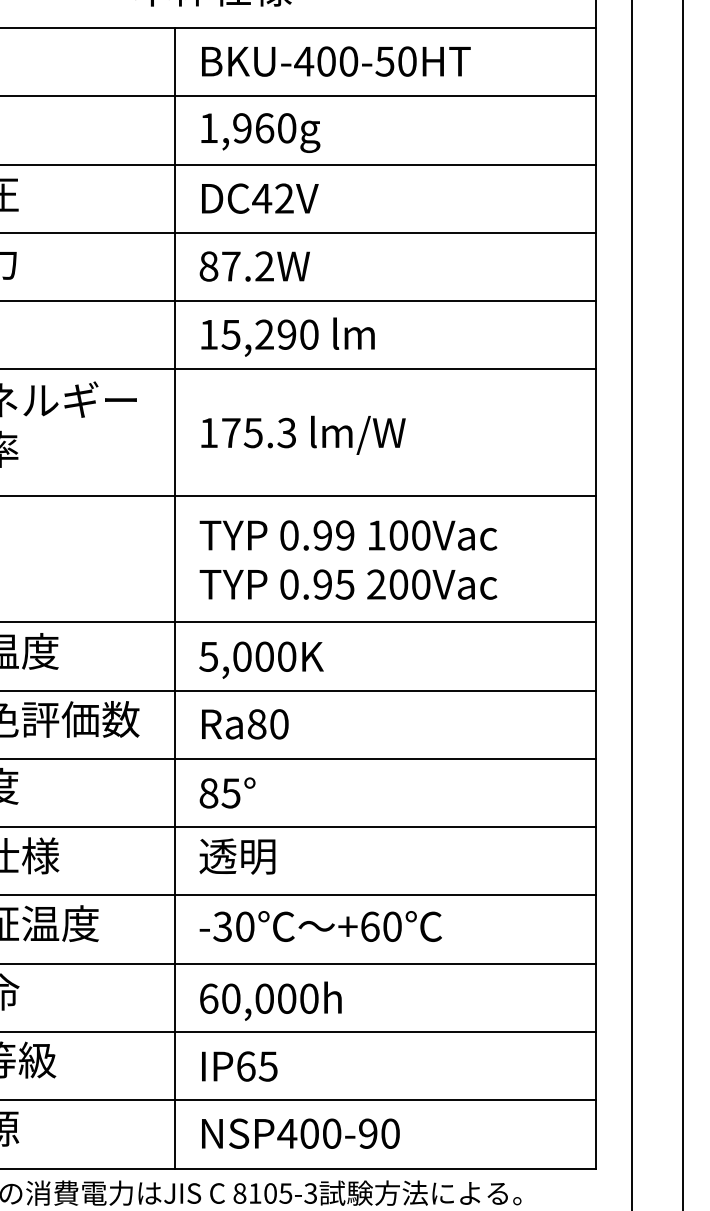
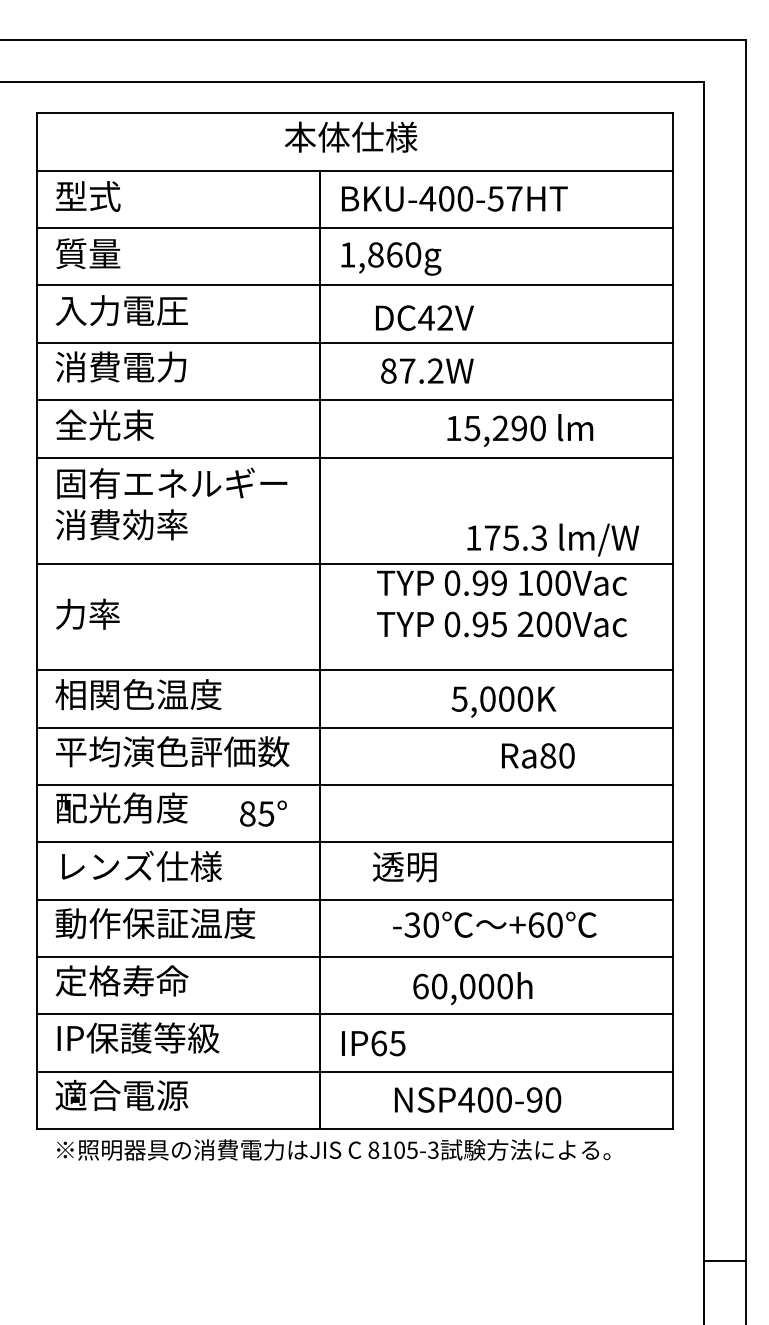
text: (407, 61) -> (514, 198), BKU-400-50HT -> BKU-400-57HT
text: (241, 127) -> (375, 254), 1,960g -> 1,860g
text: (259, 197) -> (424, 317), moved
text: (255, 265) -> (427, 370), moved
text: (288, 337) -> (520, 430), moved
text: (303, 434) -> (553, 539), moved
text: (349, 559) -> (502, 603), moved
text: (260, 659) -> (503, 701), moved
text: (245, 723) -> (538, 755), moved
text: (227, 792) -> (263, 813), moved
text: (237, 857) -> (404, 867), moved
text: (320, 926) -> (494, 924), moved
text: (270, 1001) -> (472, 988), moved
text: (301, 1133) -> (478, 1099), moved

